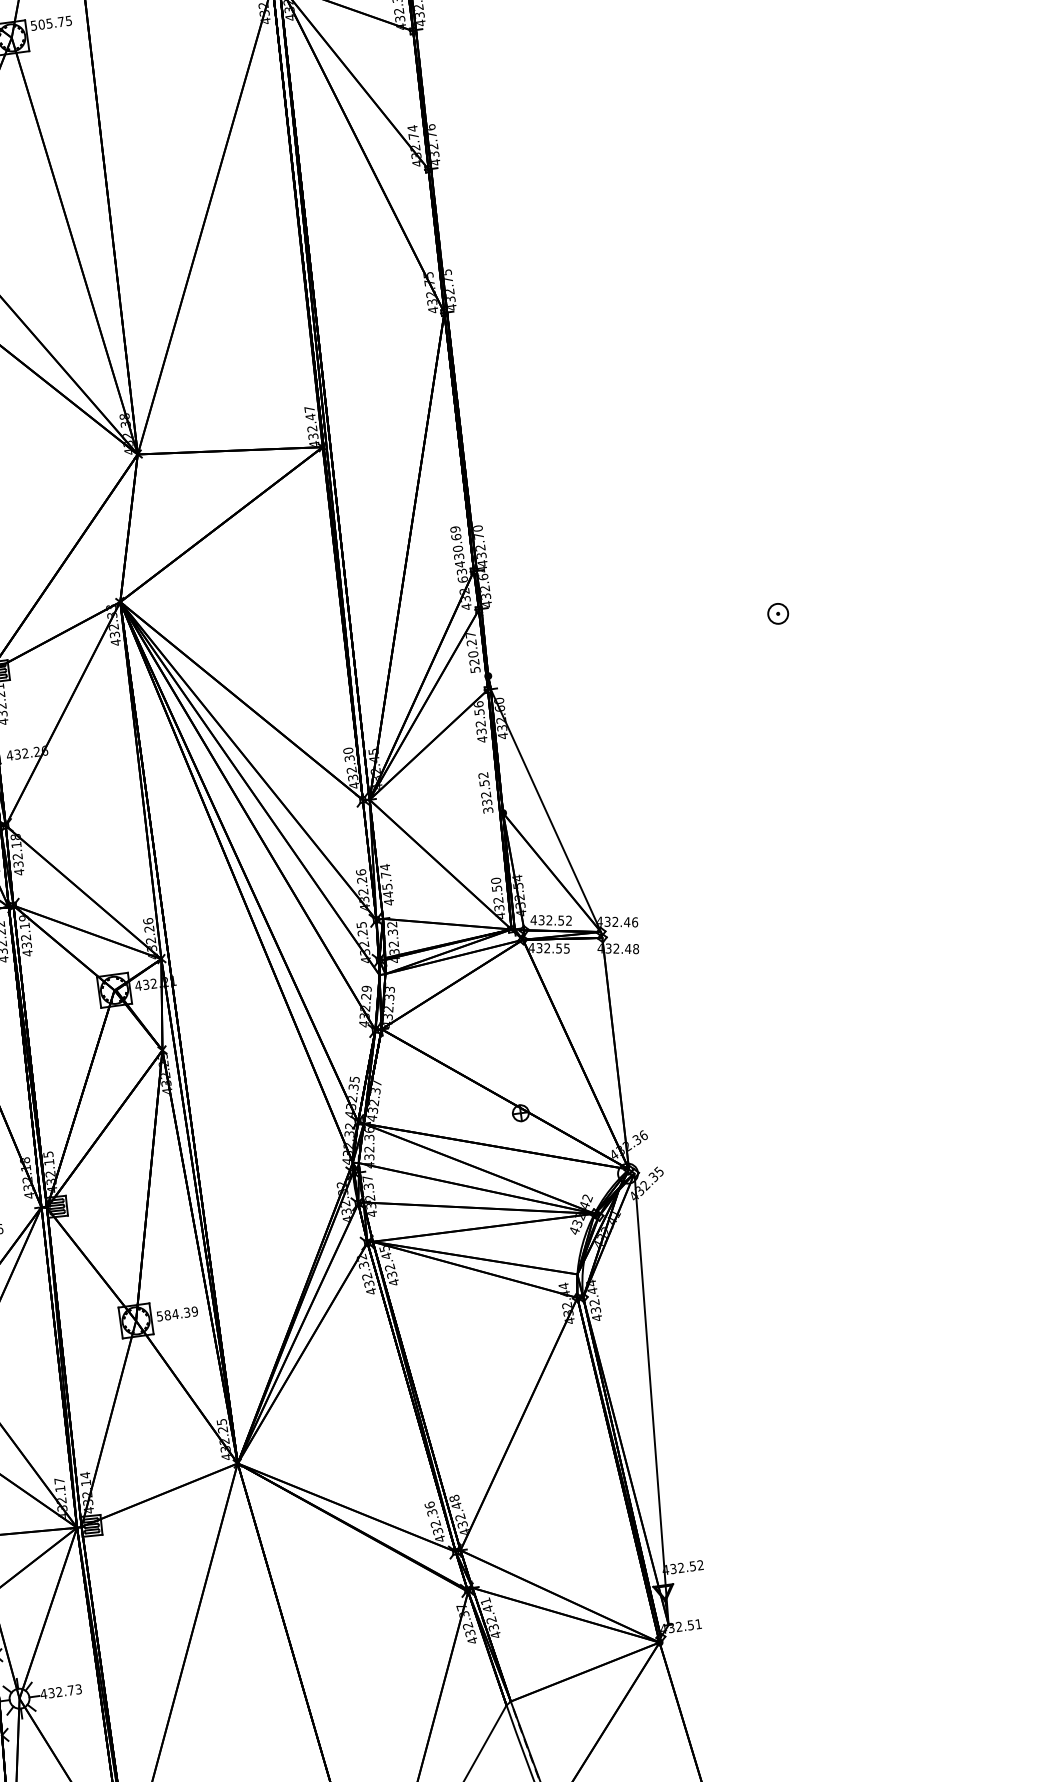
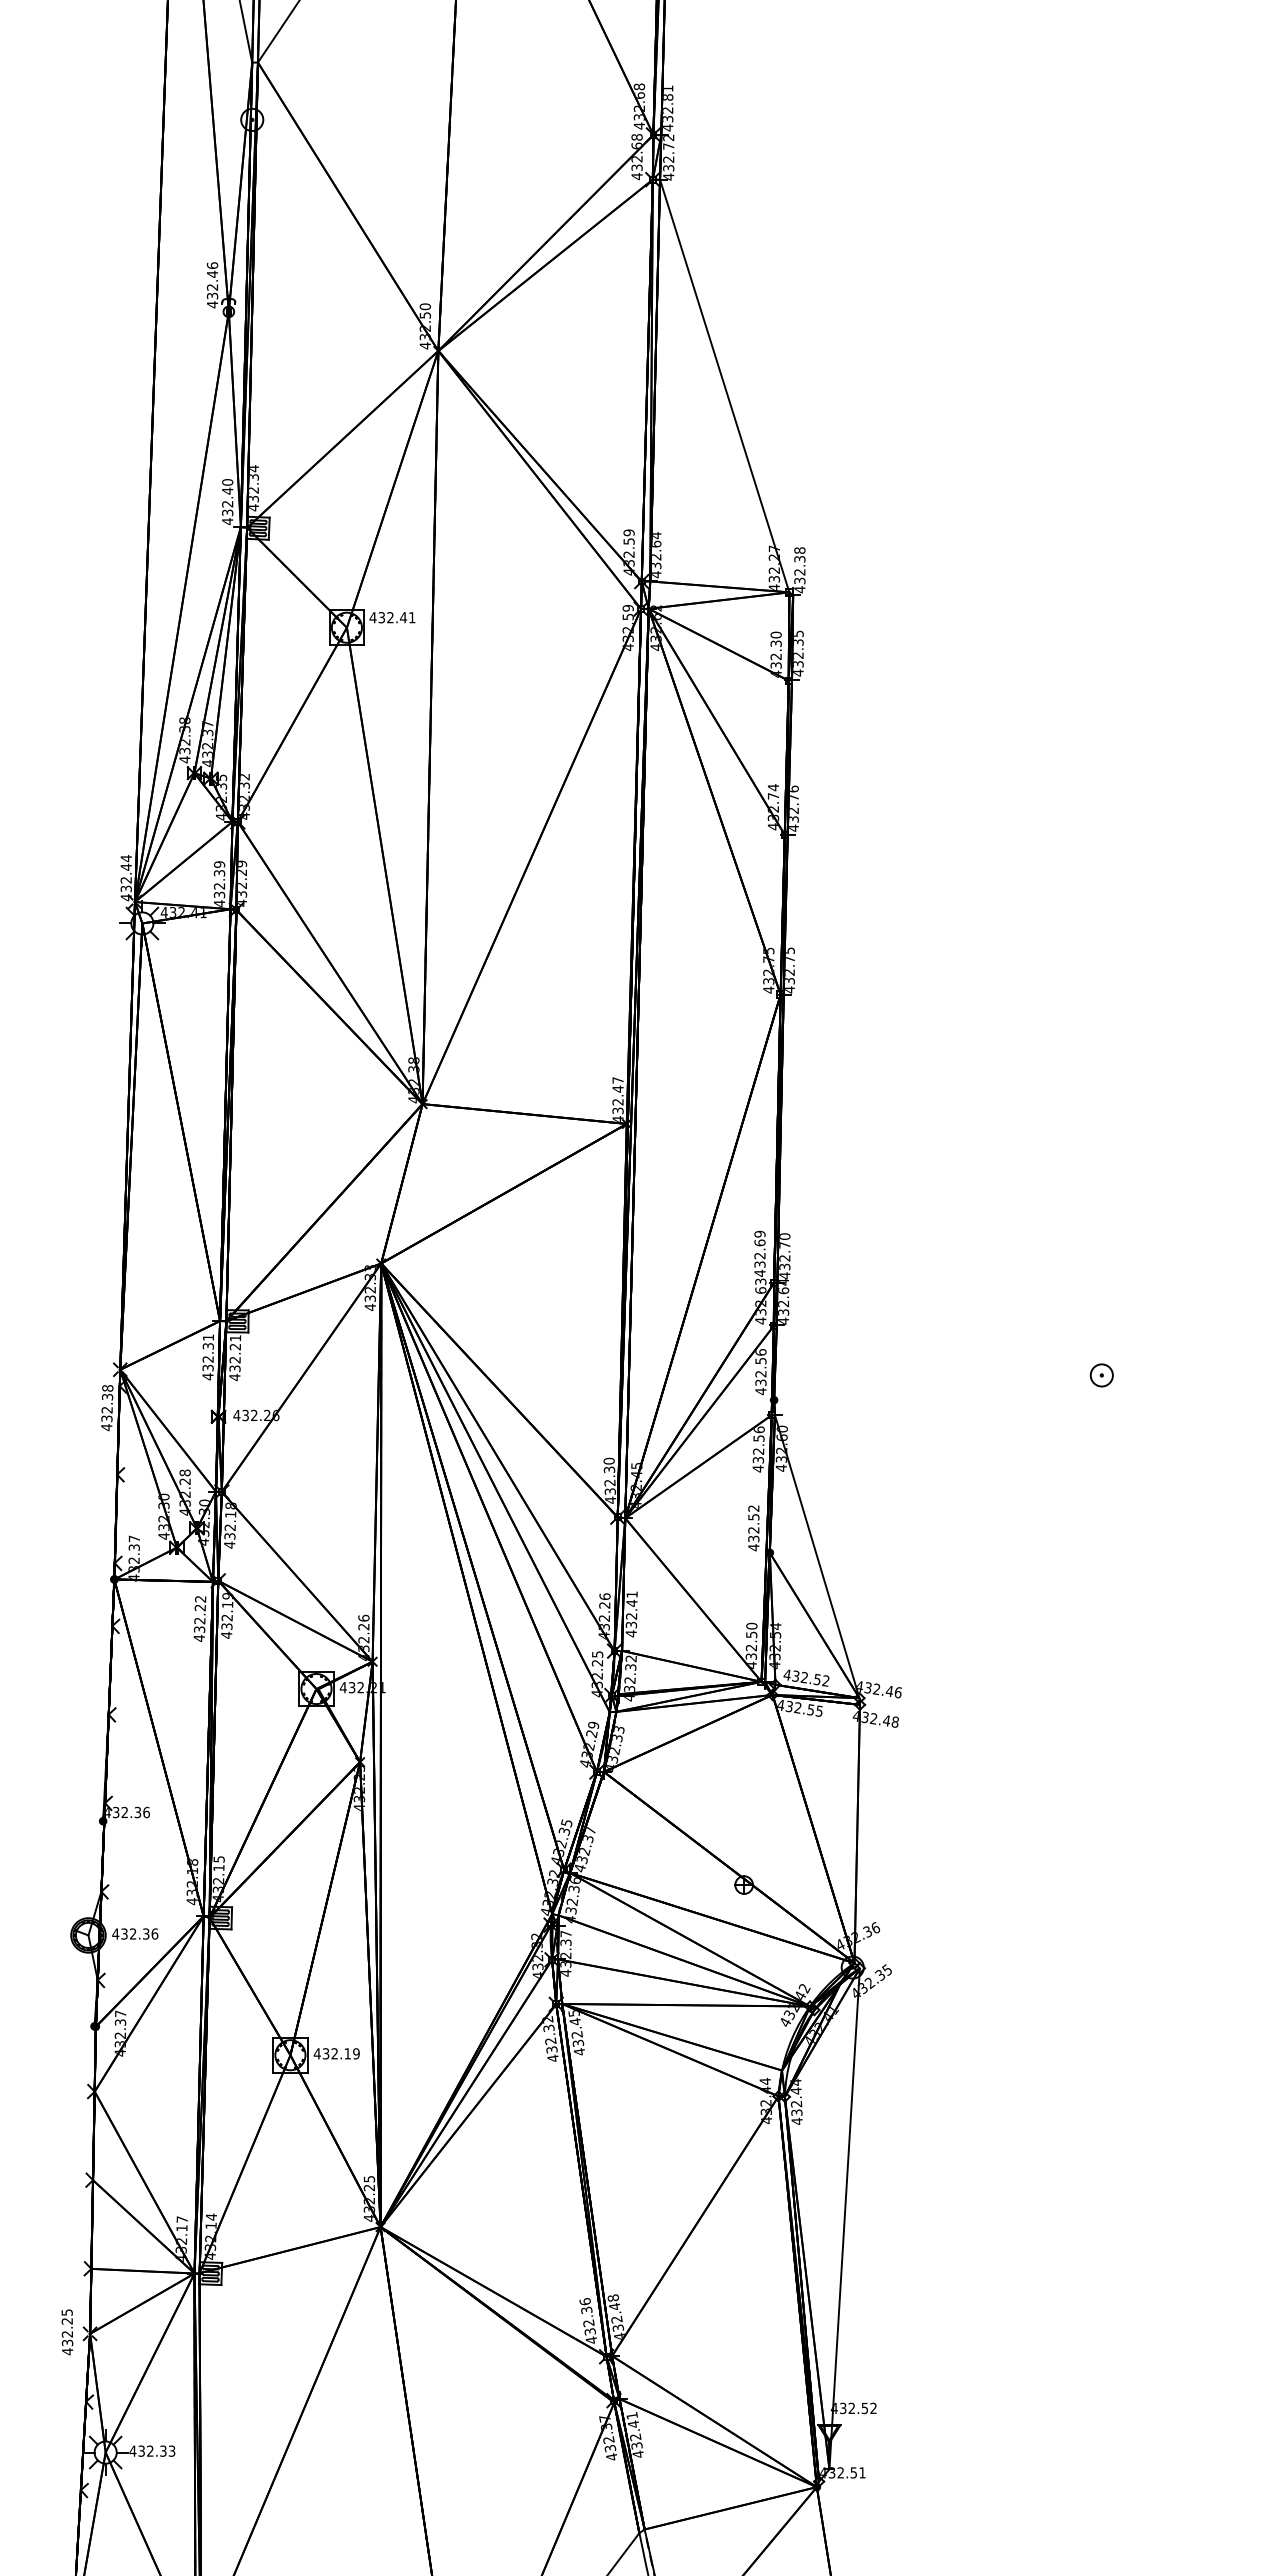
text: (51, 23) -> (392, 617), 505.75 -> 432.41
text: (457, 548) -> (759, 1255), 430.69 -> 432.69
text: (472, 653) -> (760, 1372), 520.27 -> 432.56
text: (487, 810) -> (753, 1547), 332.52 -> 432.52
text: (386, 880) -> (631, 1609), 445.74 -> 432.41
text: (172, 1314) -> (331, 2053), 584.39 -> 432.19
text: (71, 1689) -> (163, 2450), 432.73 -> 432.33

